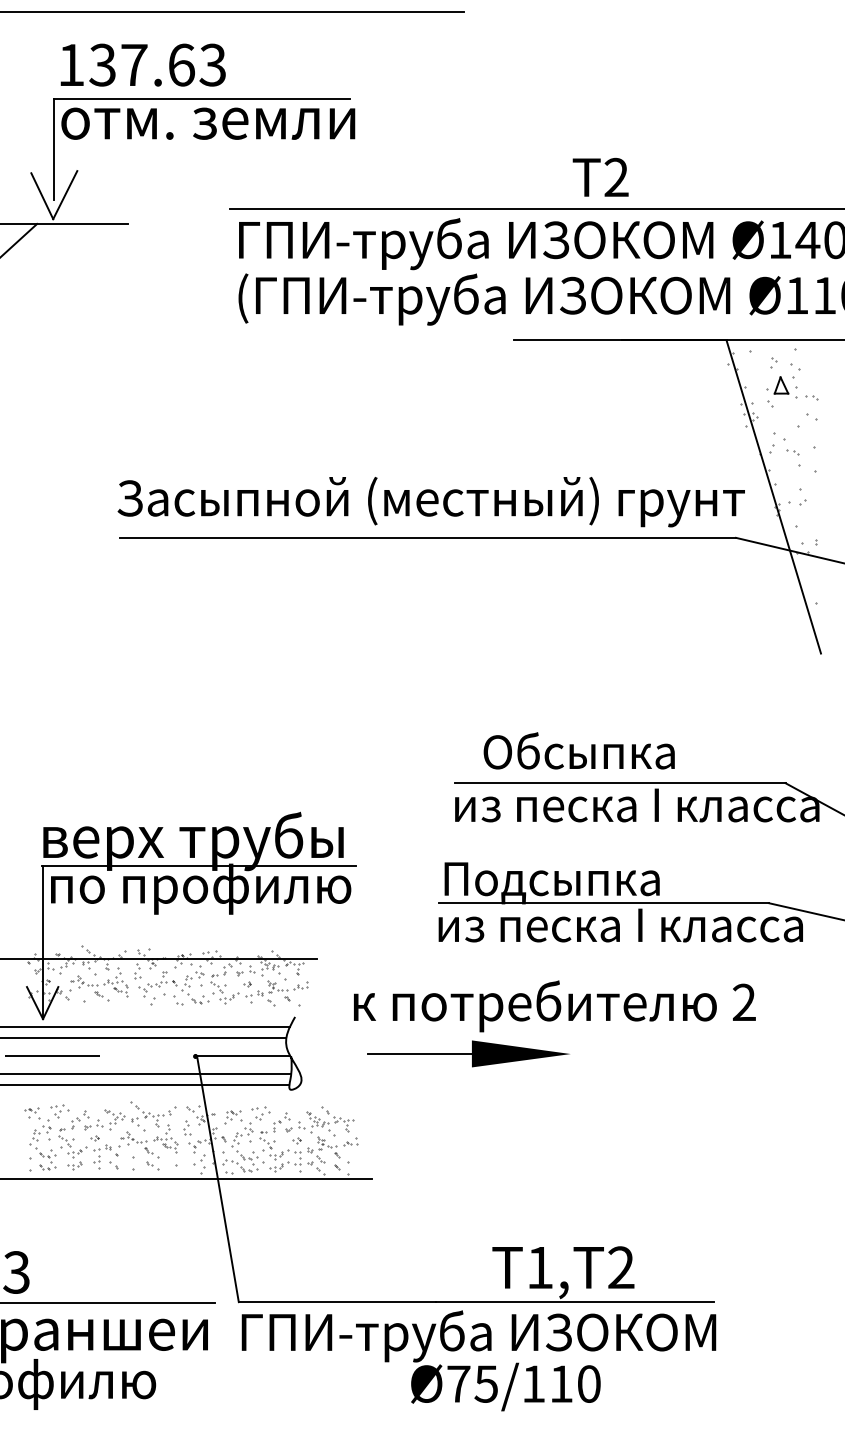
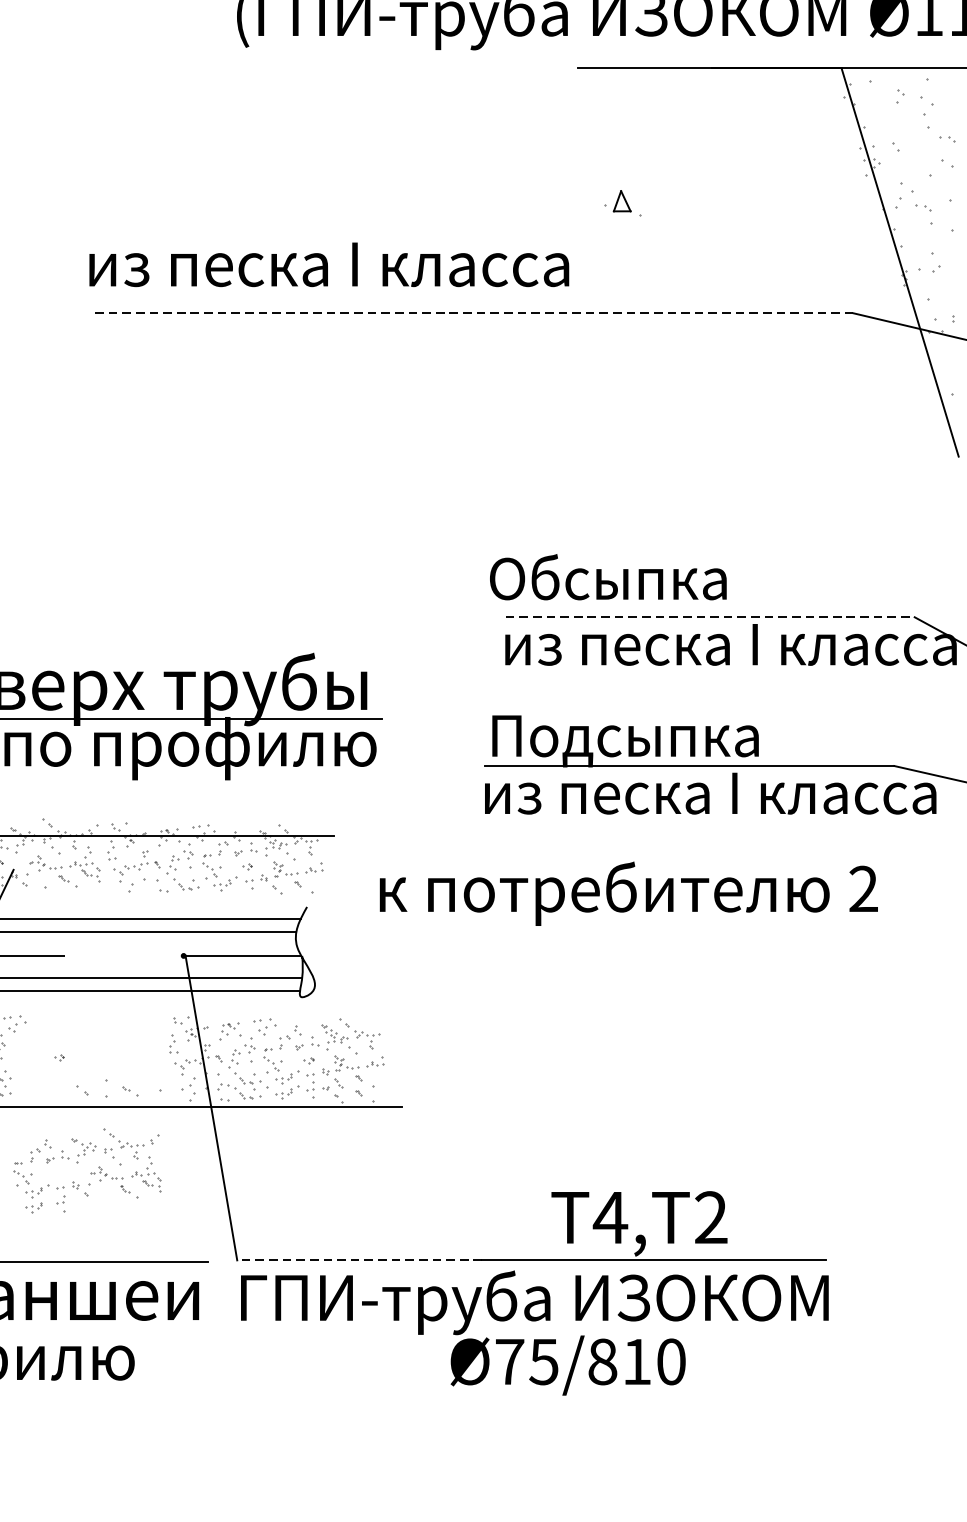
part: (781, 387) -> (622, 203), moved
text: (430, 501) -> (474, 268), Засыпной (местный) грунт -> из песка I класса
line: (427, 537) -> (471, 312), solid -> dashed
text: (578, 750) -> (607, 576), moved
line: (620, 783) -> (710, 617), solid -> dashed
part: (468, 1053) -> (521, 952), removed
part: (118, 1135) -> (88, 1170), moved
text: (539, 1267) -> (609, 1217), 1, -> 4,
line: (337, 1302) -> (359, 1260), solid -> dashed
text: (533, 1383) -> (602, 1361), Ø75/110 -> Ø75/810

